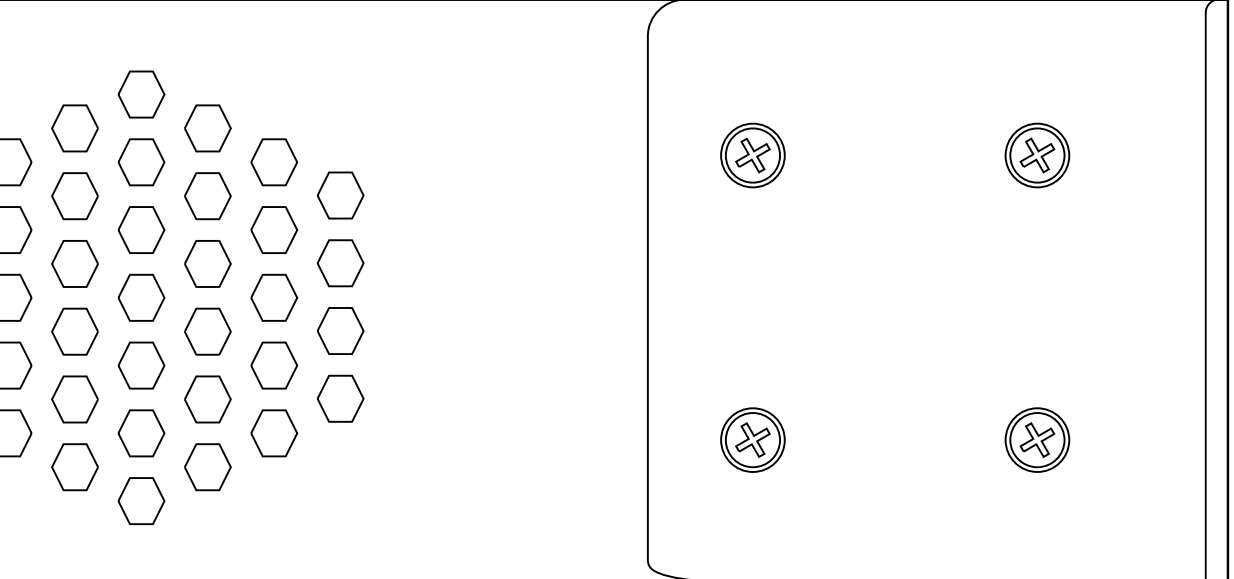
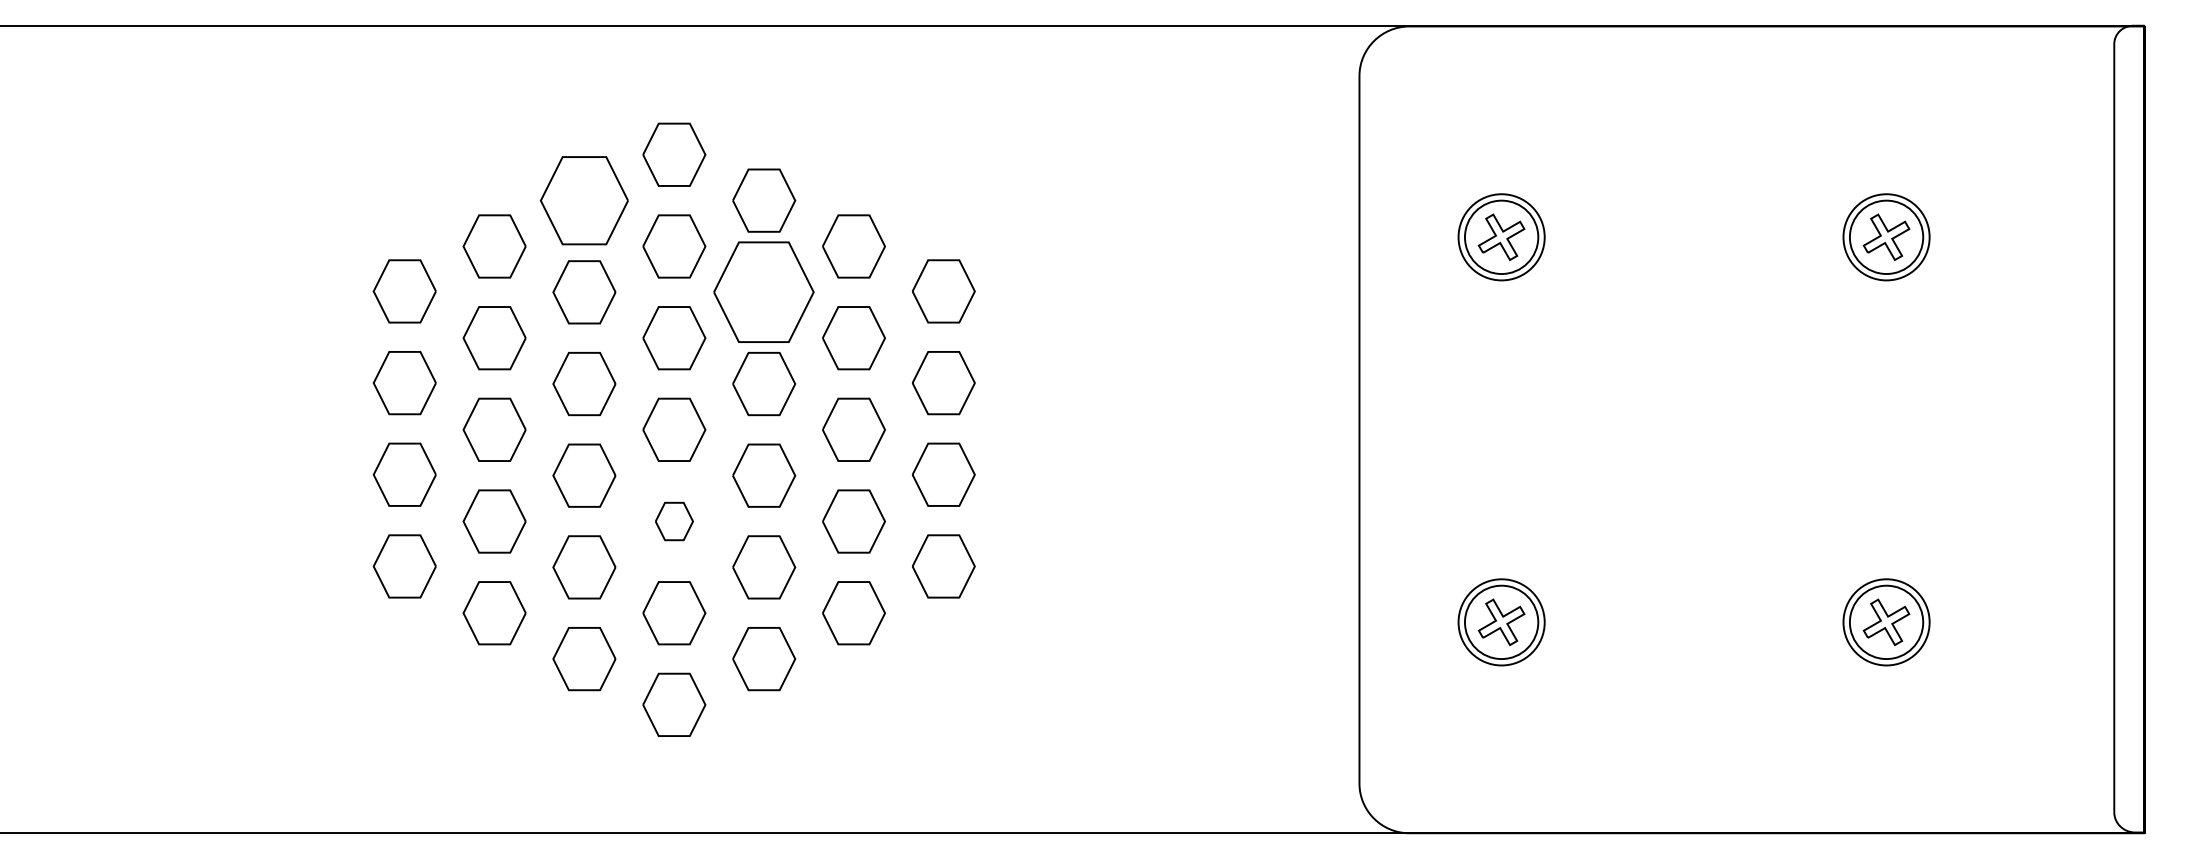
part: (75, 128) -> (584, 200), size x1.4
part: (208, 196) -> (764, 292), size x1.6
part: (141, 365) -> (674, 521), size x0.6

